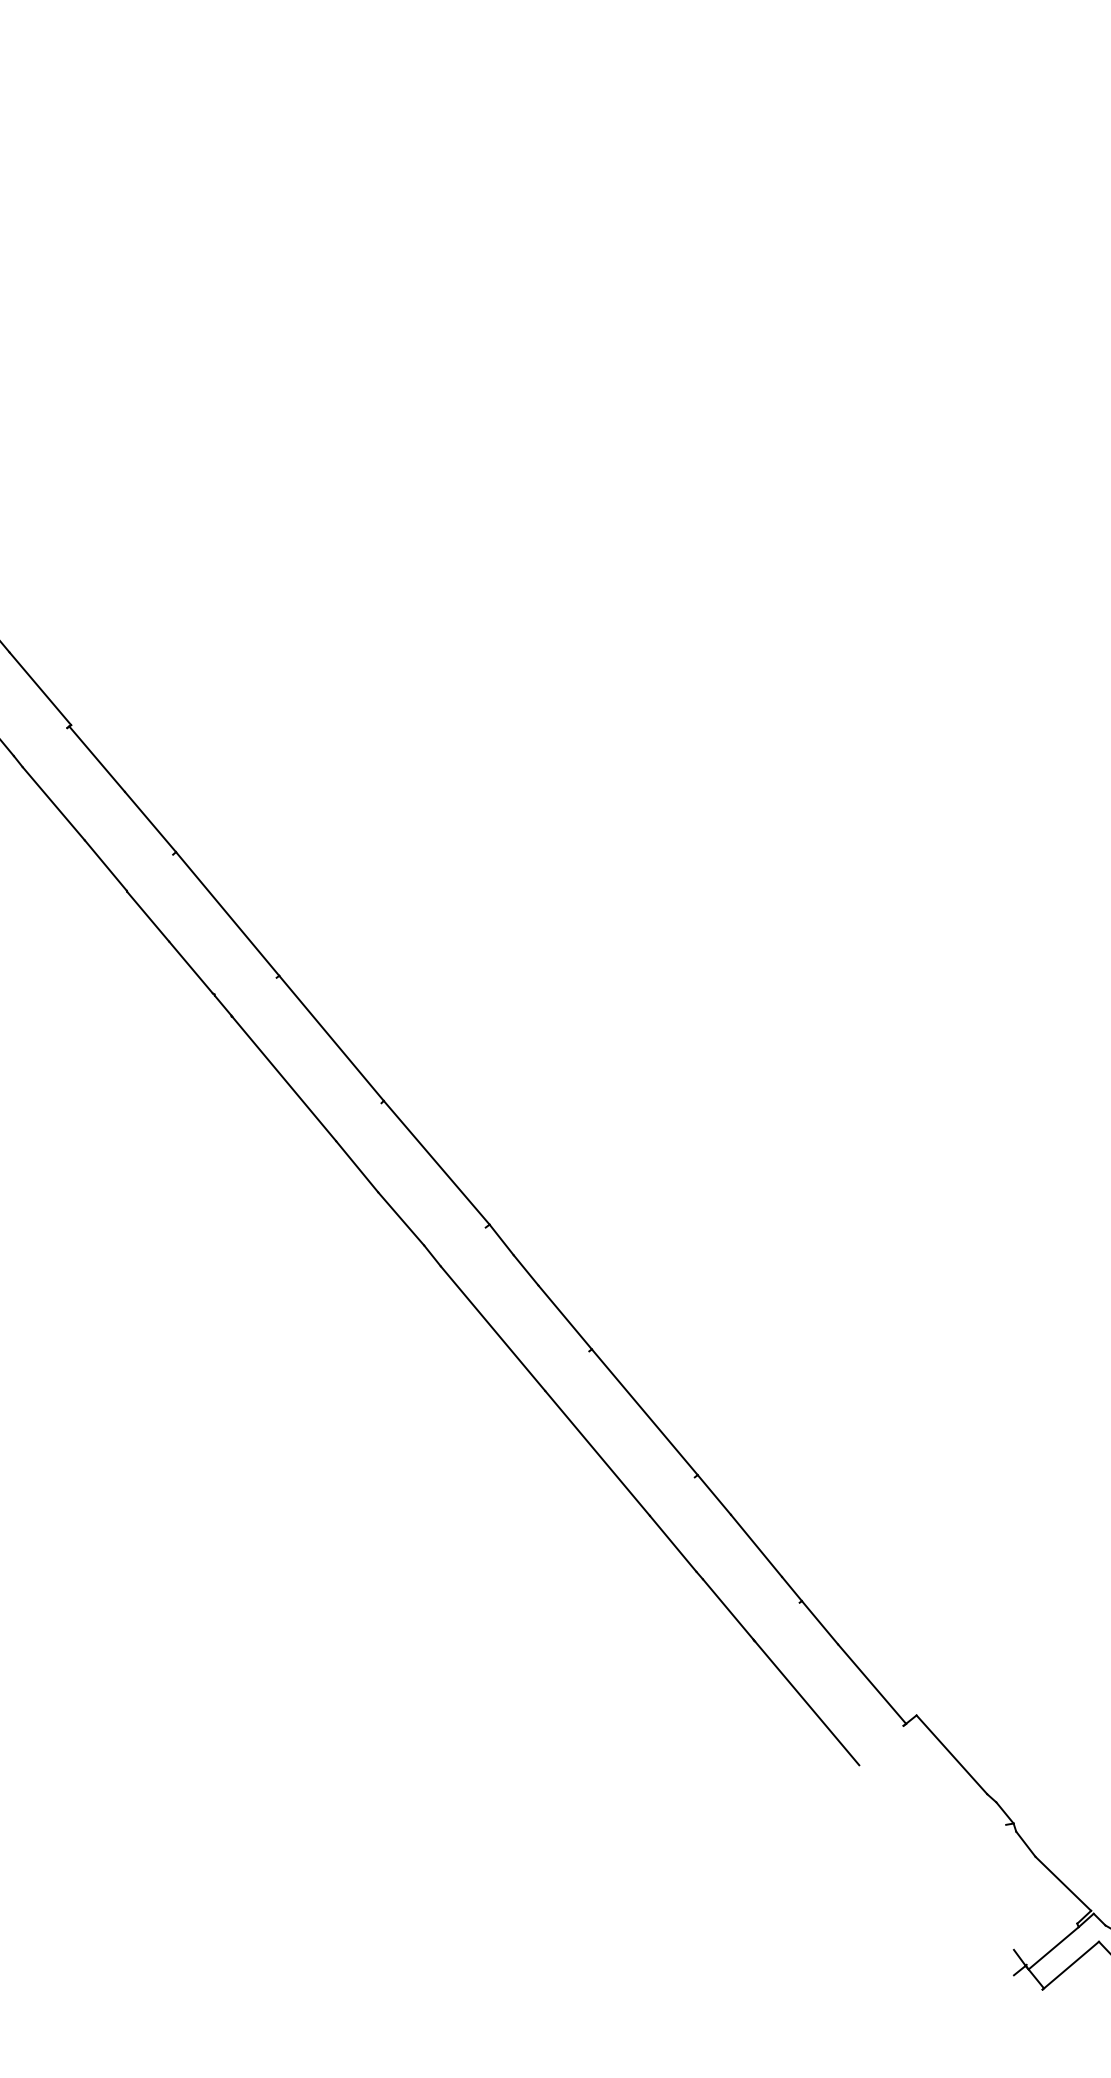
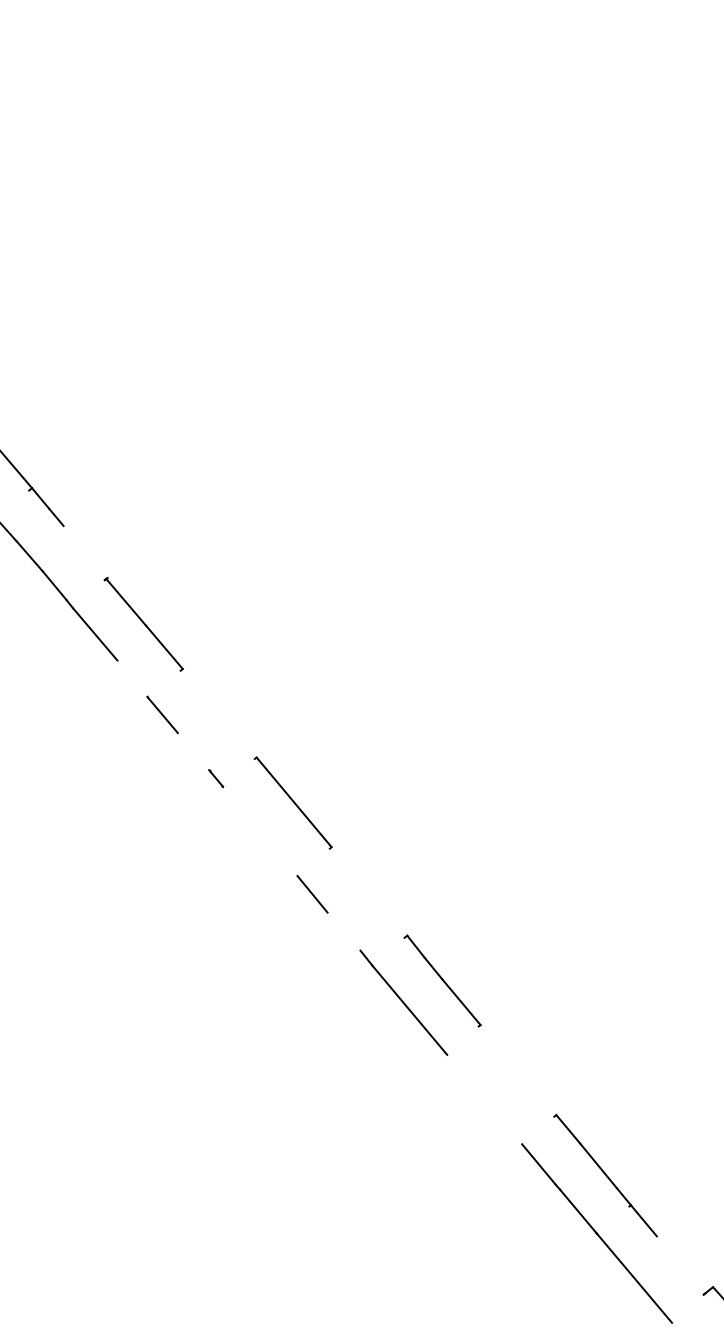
line: (40, 688) -> (85, 551), removed
line: (105, 865) -> (132, 678), removed
line: (227, 913) -> (219, 712), removed
line: (190, 967) -> (193, 751), removed
line: (284, 1078) -> (260, 831), removed
line: (436, 1162) -> (369, 891), removed
line: (401, 1218) -> (344, 931), removed
line: (644, 1412) -> (518, 1070), removed
line: (597, 1453) -> (484, 1099), removed
line: (872, 1683) -> (681, 1264), removed

